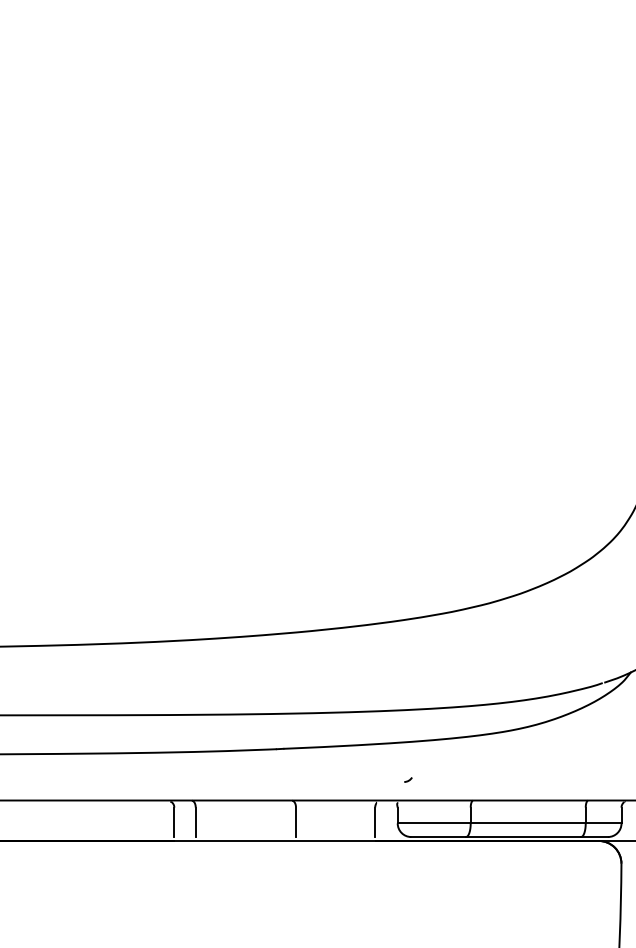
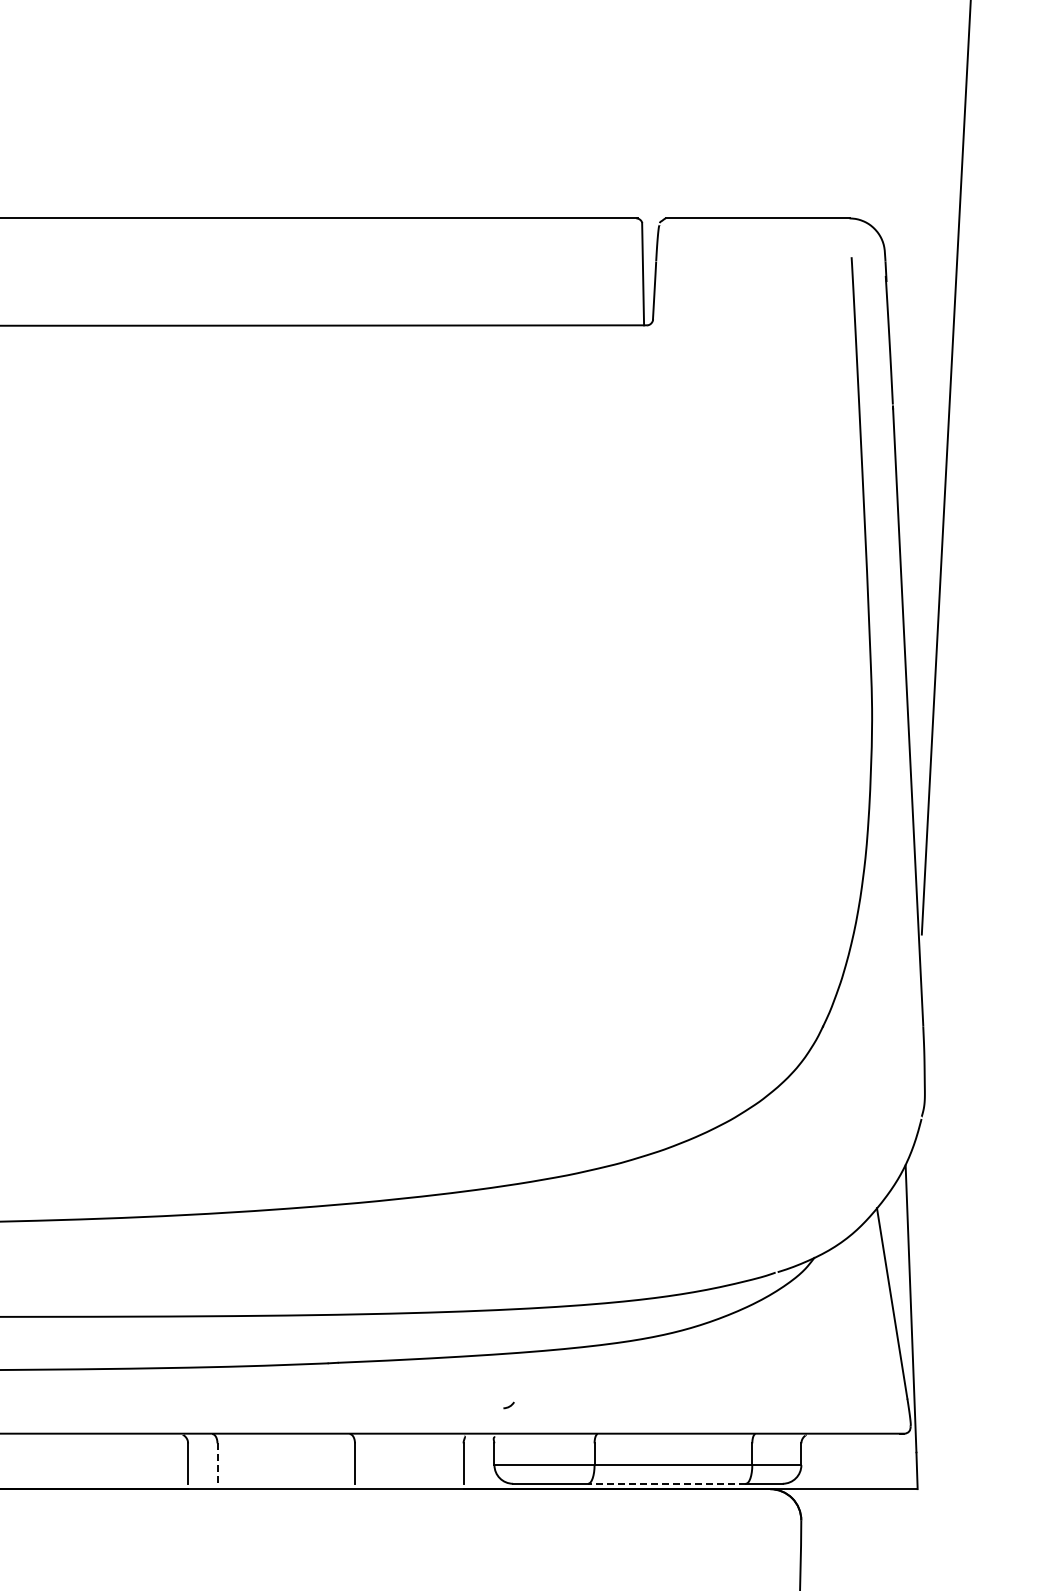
line: (195, 822) -> (217, 1464), solid -> dashed
line: (523, 836) -> (667, 1483), solid -> dashed

